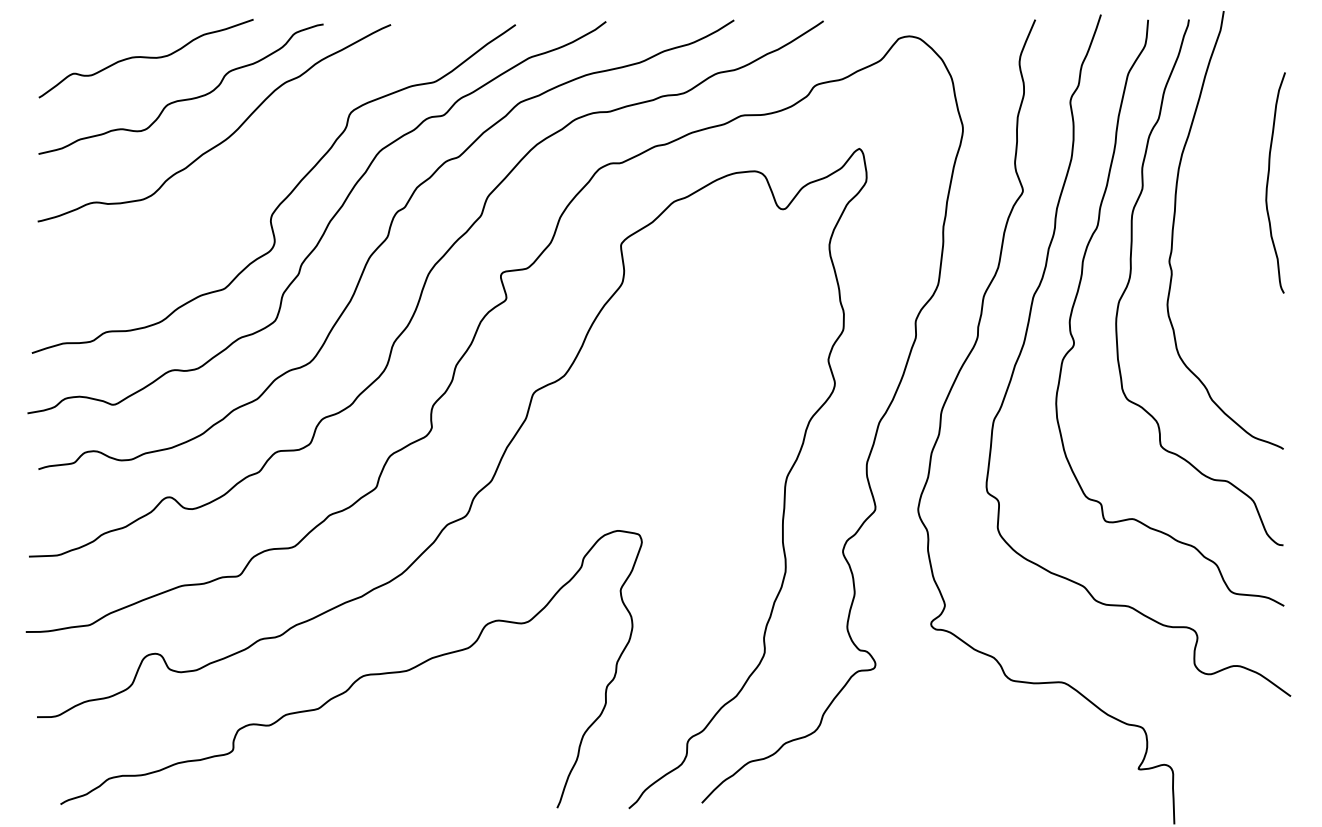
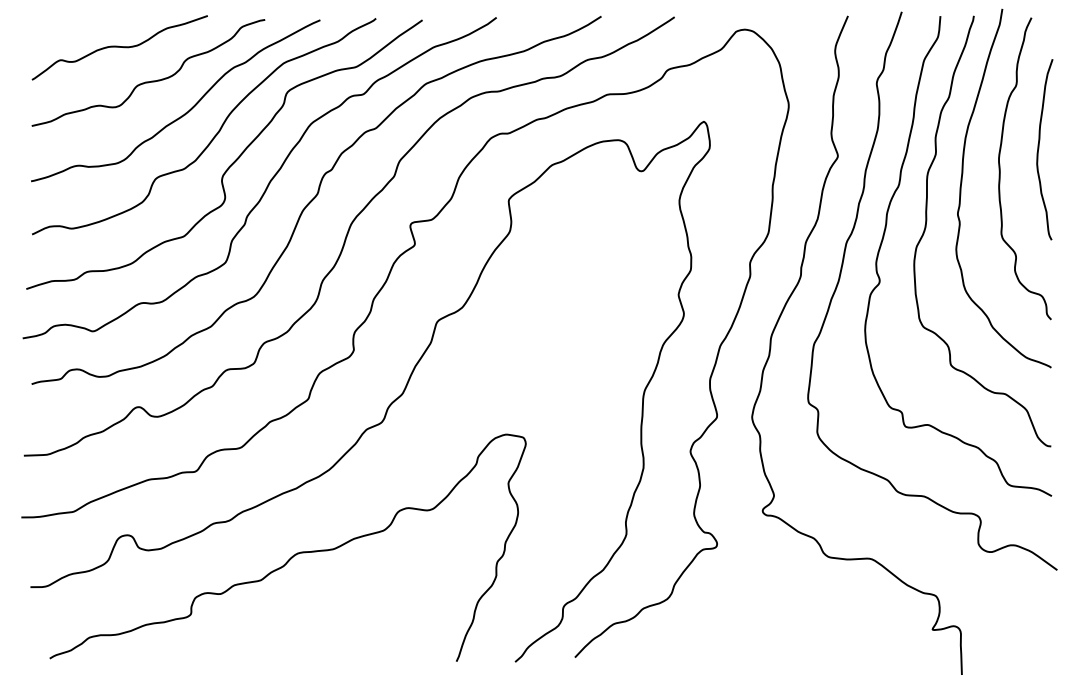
curve: (261, 165) -> (214, 135), added
curve: (1221, 205) -> (1000, 168), added

